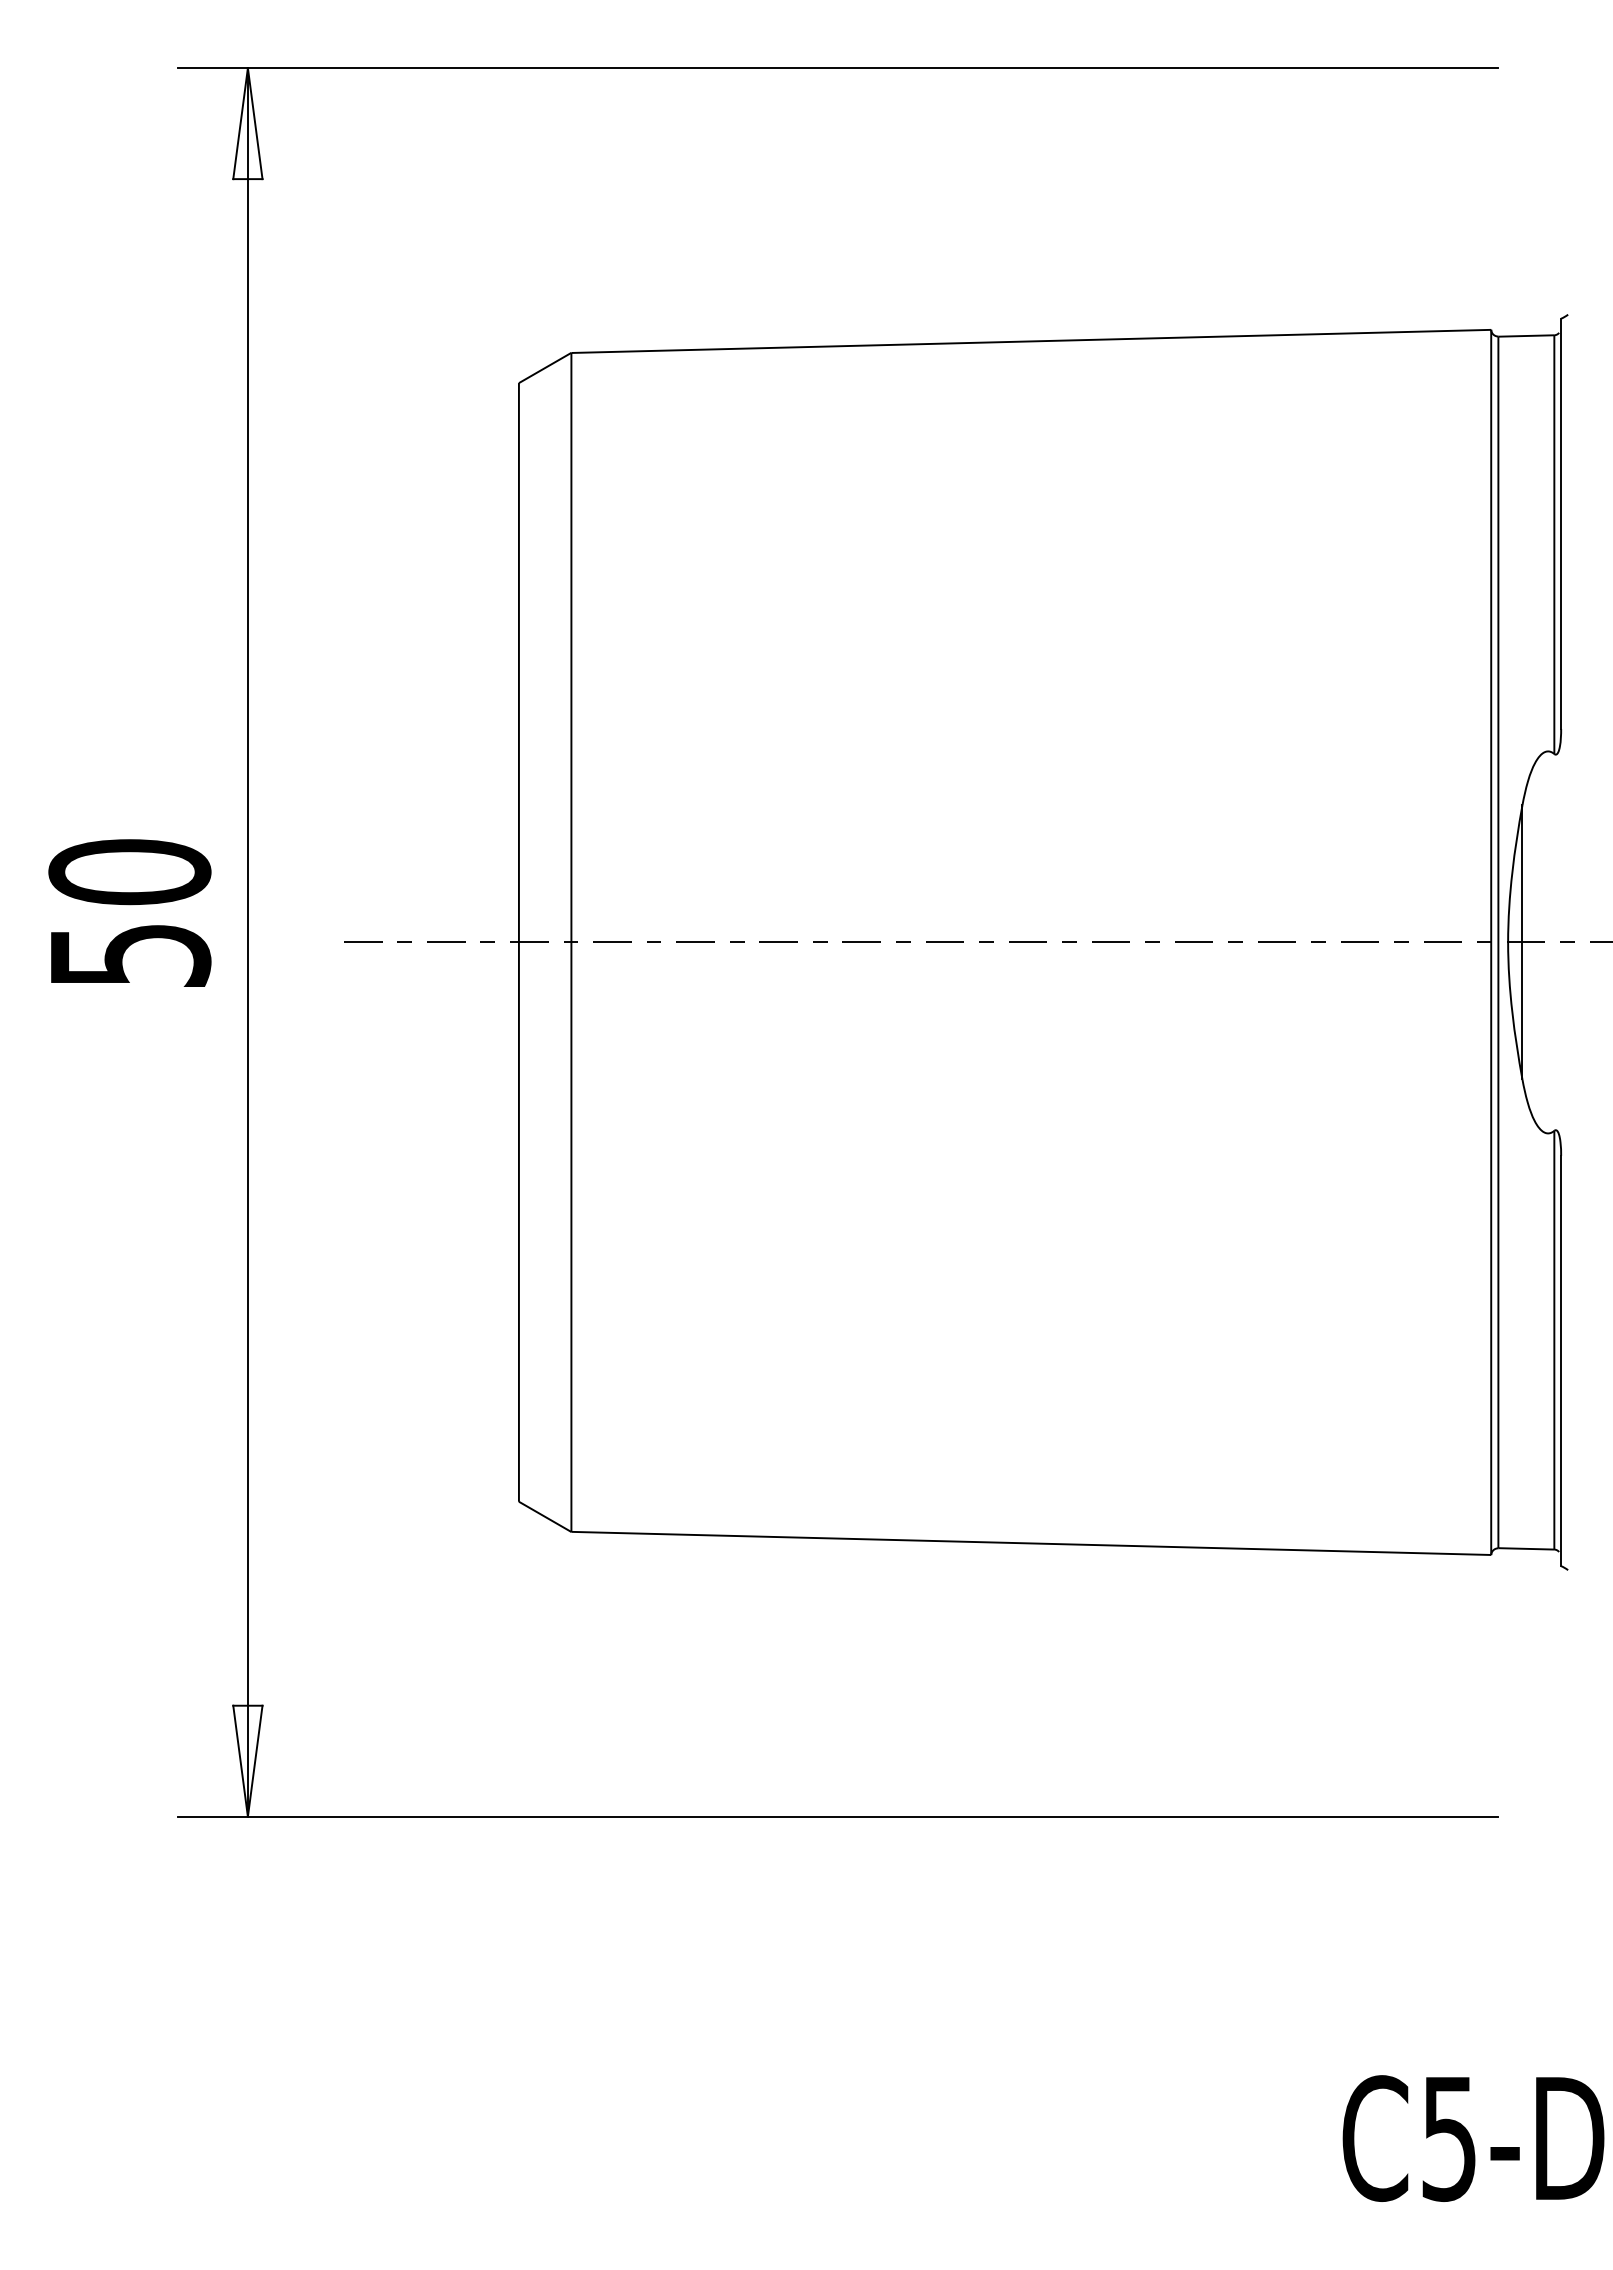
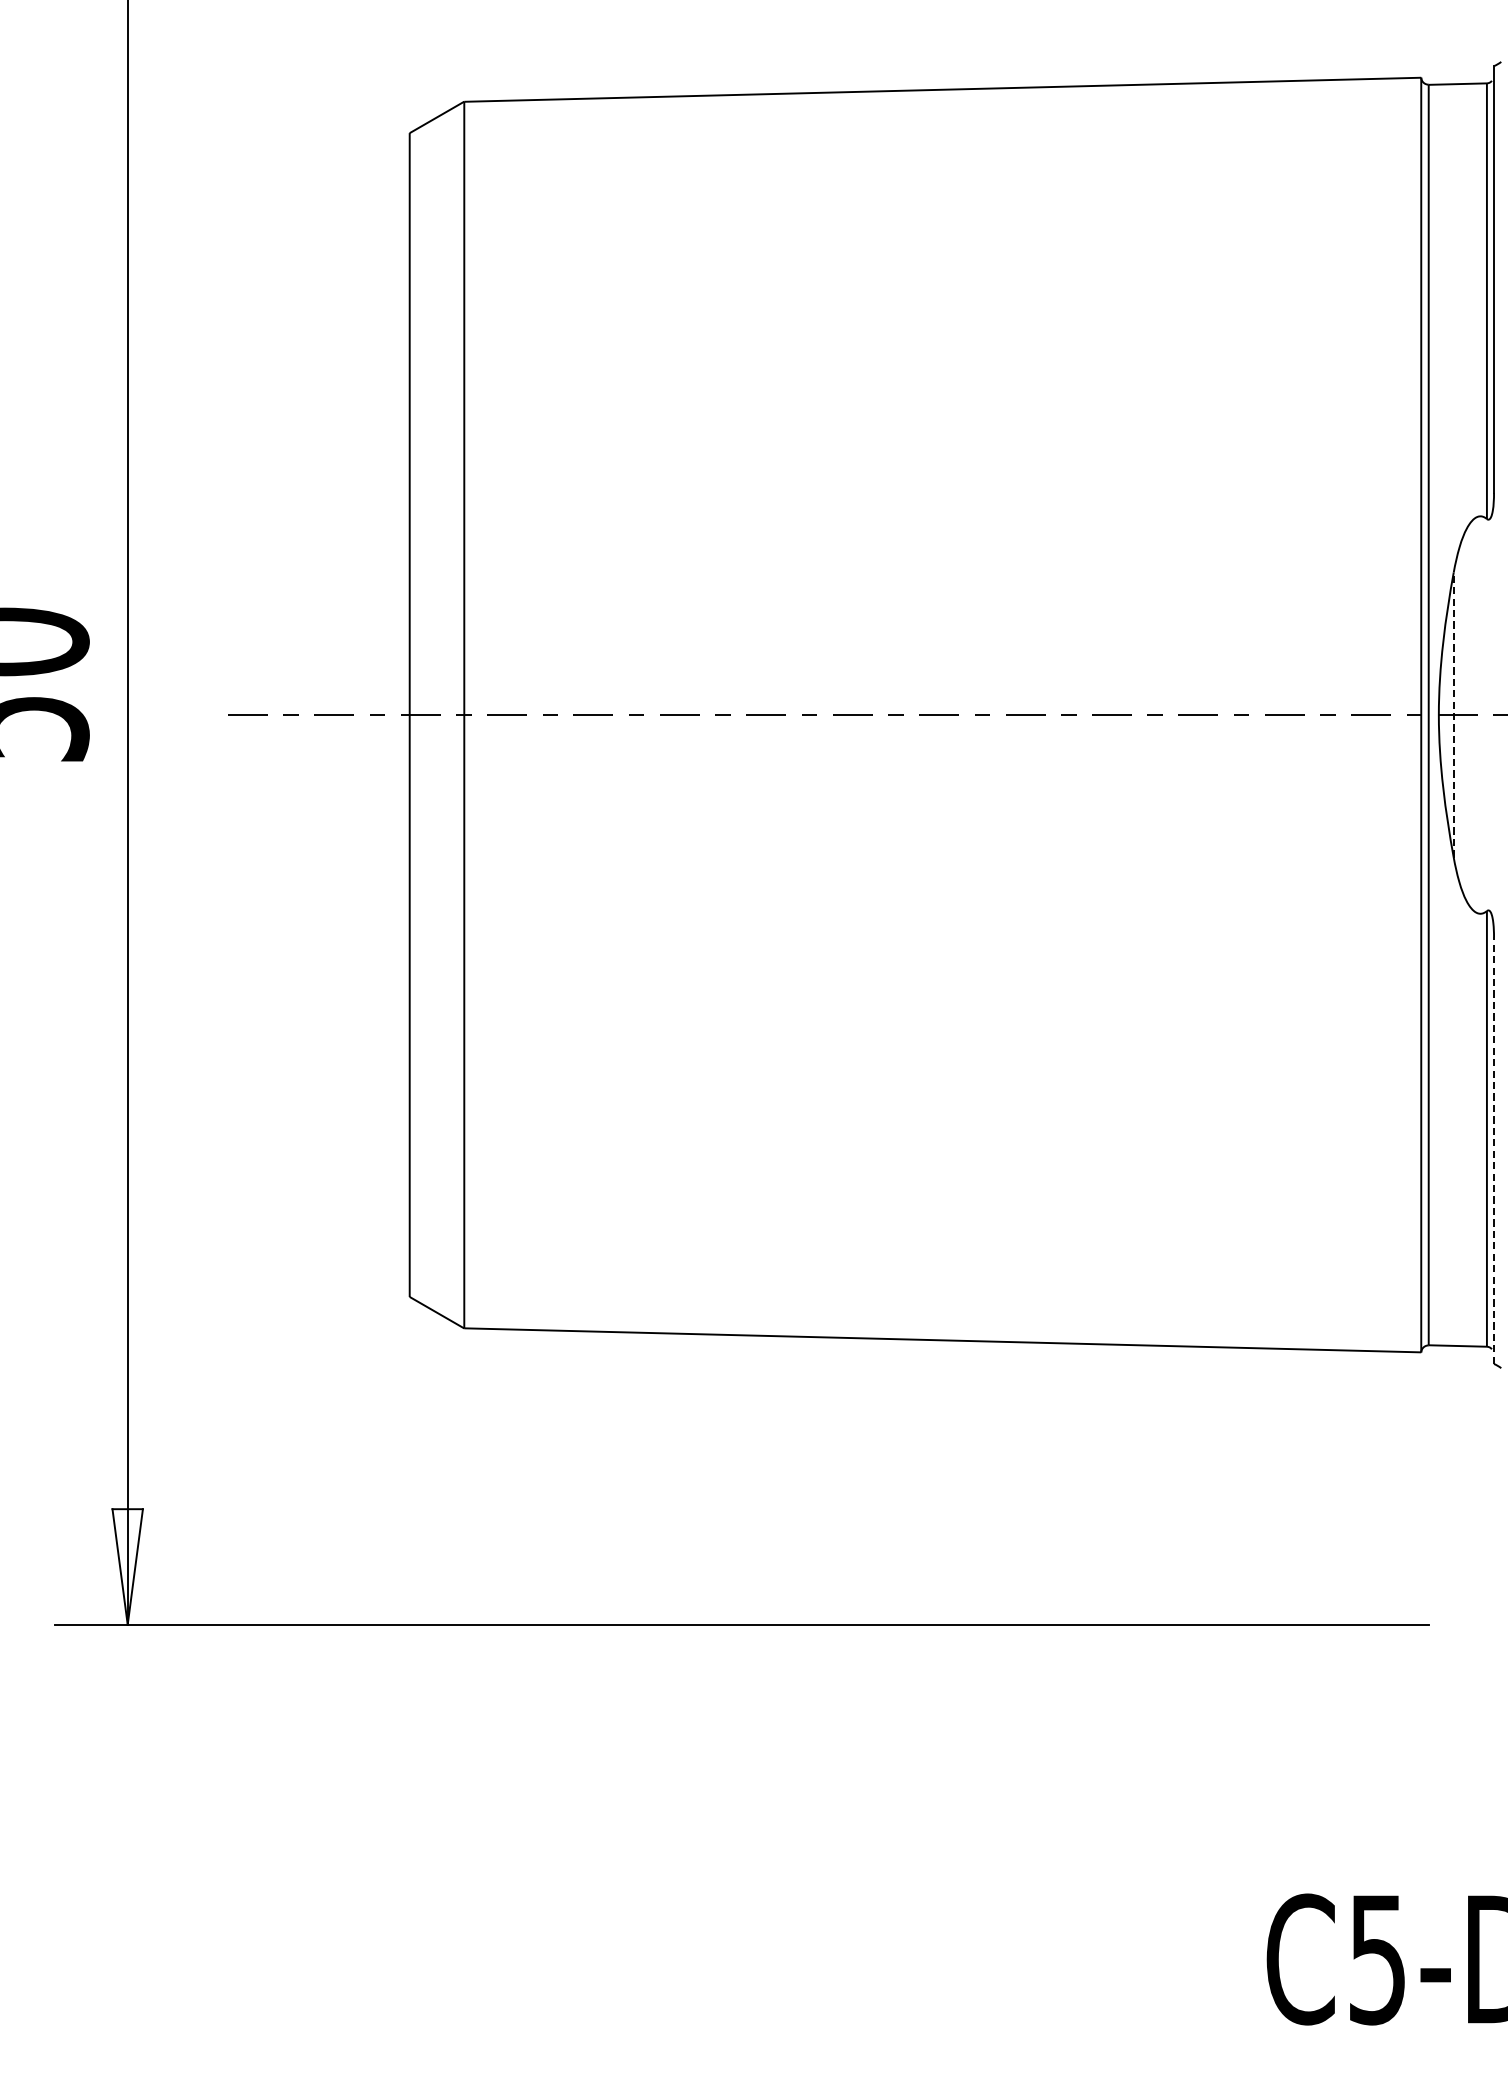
line: (1522, 941) -> (1453, 714), solid -> dashed
line: (1561, 1360) -> (1494, 1150), solid -> dashed

